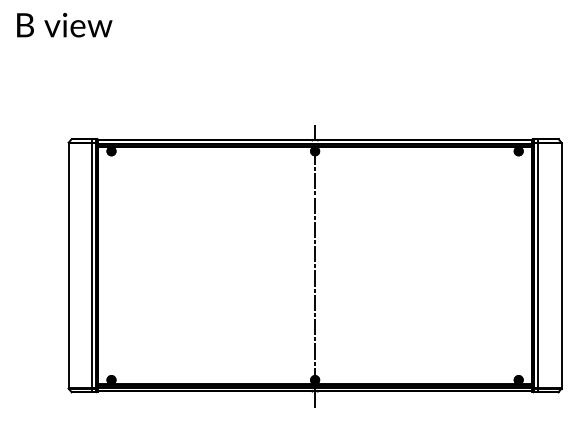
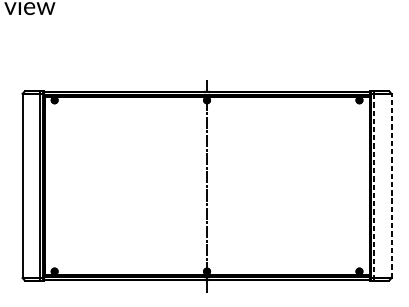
line: (538, 265) -> (374, 185), solid -> dashed
line: (561, 265) -> (391, 185), solid -> dashed

